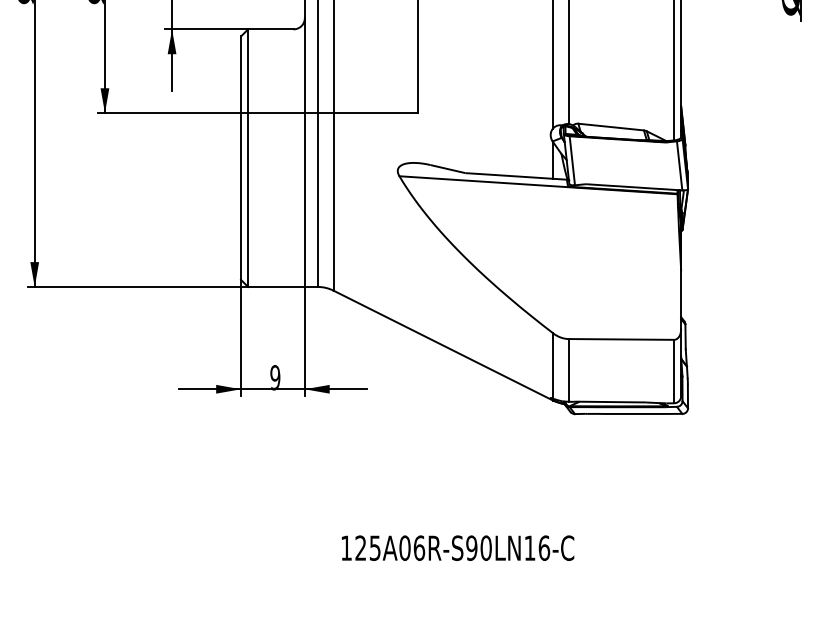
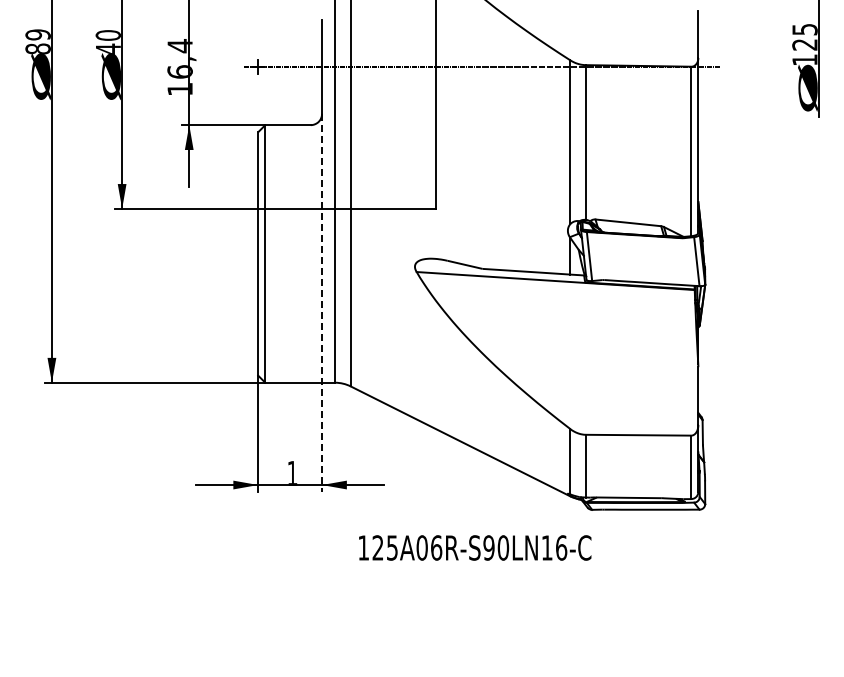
line: (305, 207) -> (322, 303), solid -> dashed
text: (275, 377) -> (292, 473), 9 -> 1
text: (458, 547) -> (475, 547), moved

